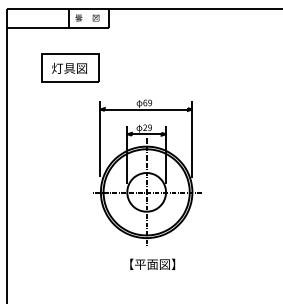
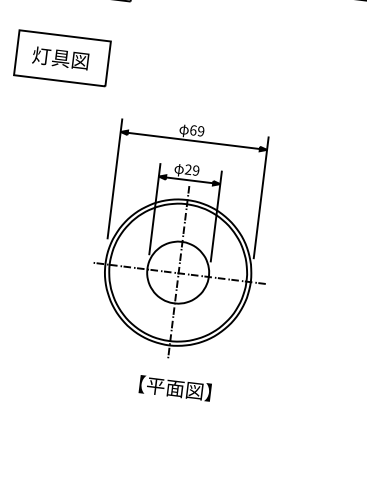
part: (147, 172) -> (183, 241), moved
text: (152, 263) -> (175, 386), moved

